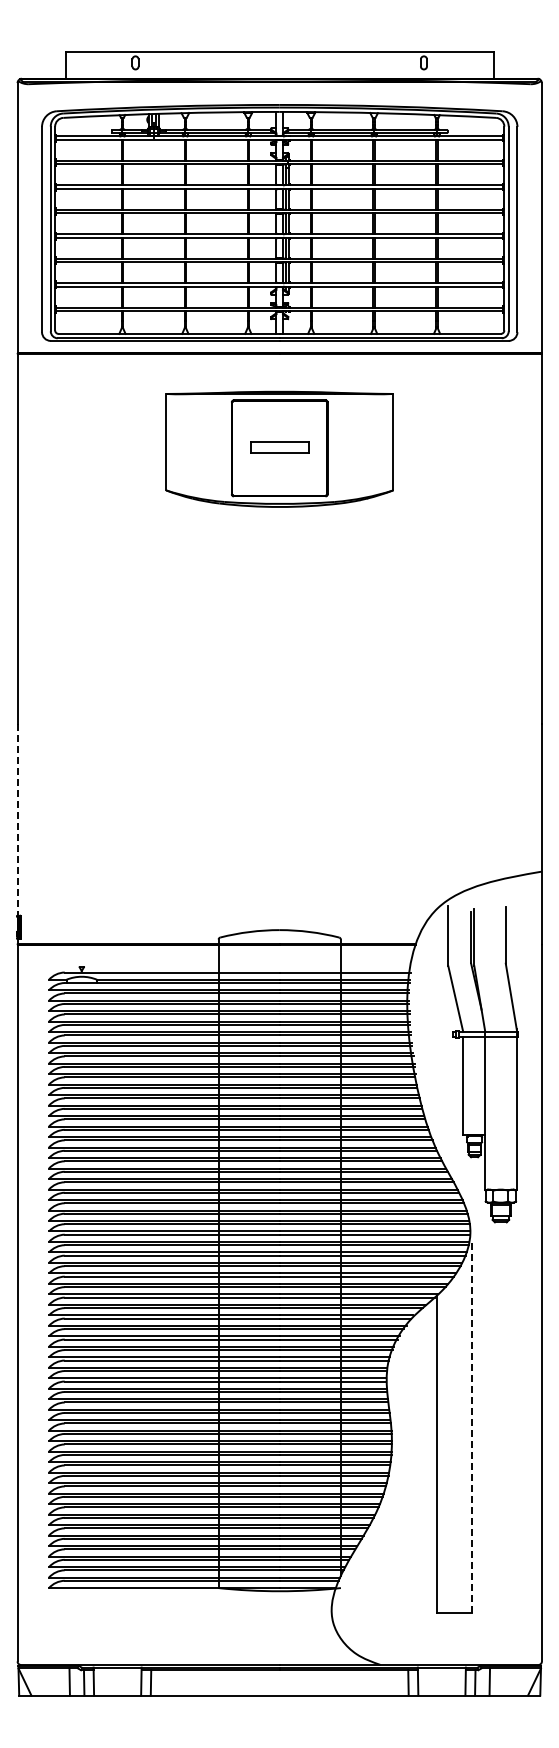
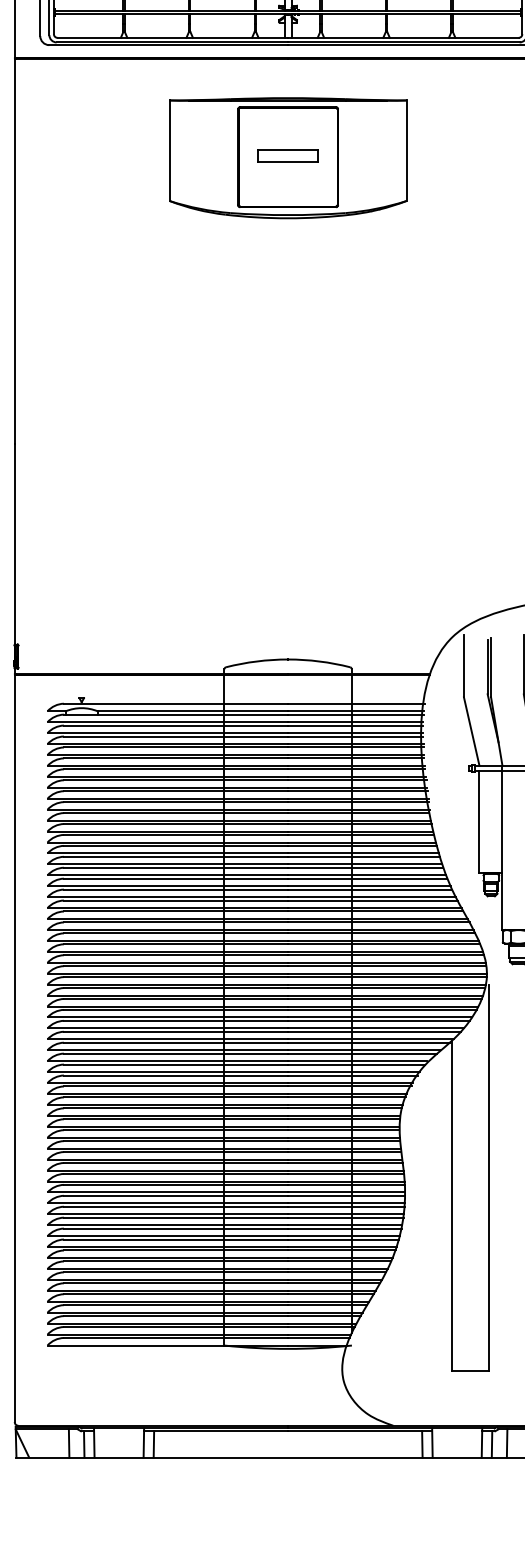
line: (17, 827) -> (14, 552), dashed -> solid
line: (472, 1426) -> (489, 1177), dashed -> solid

